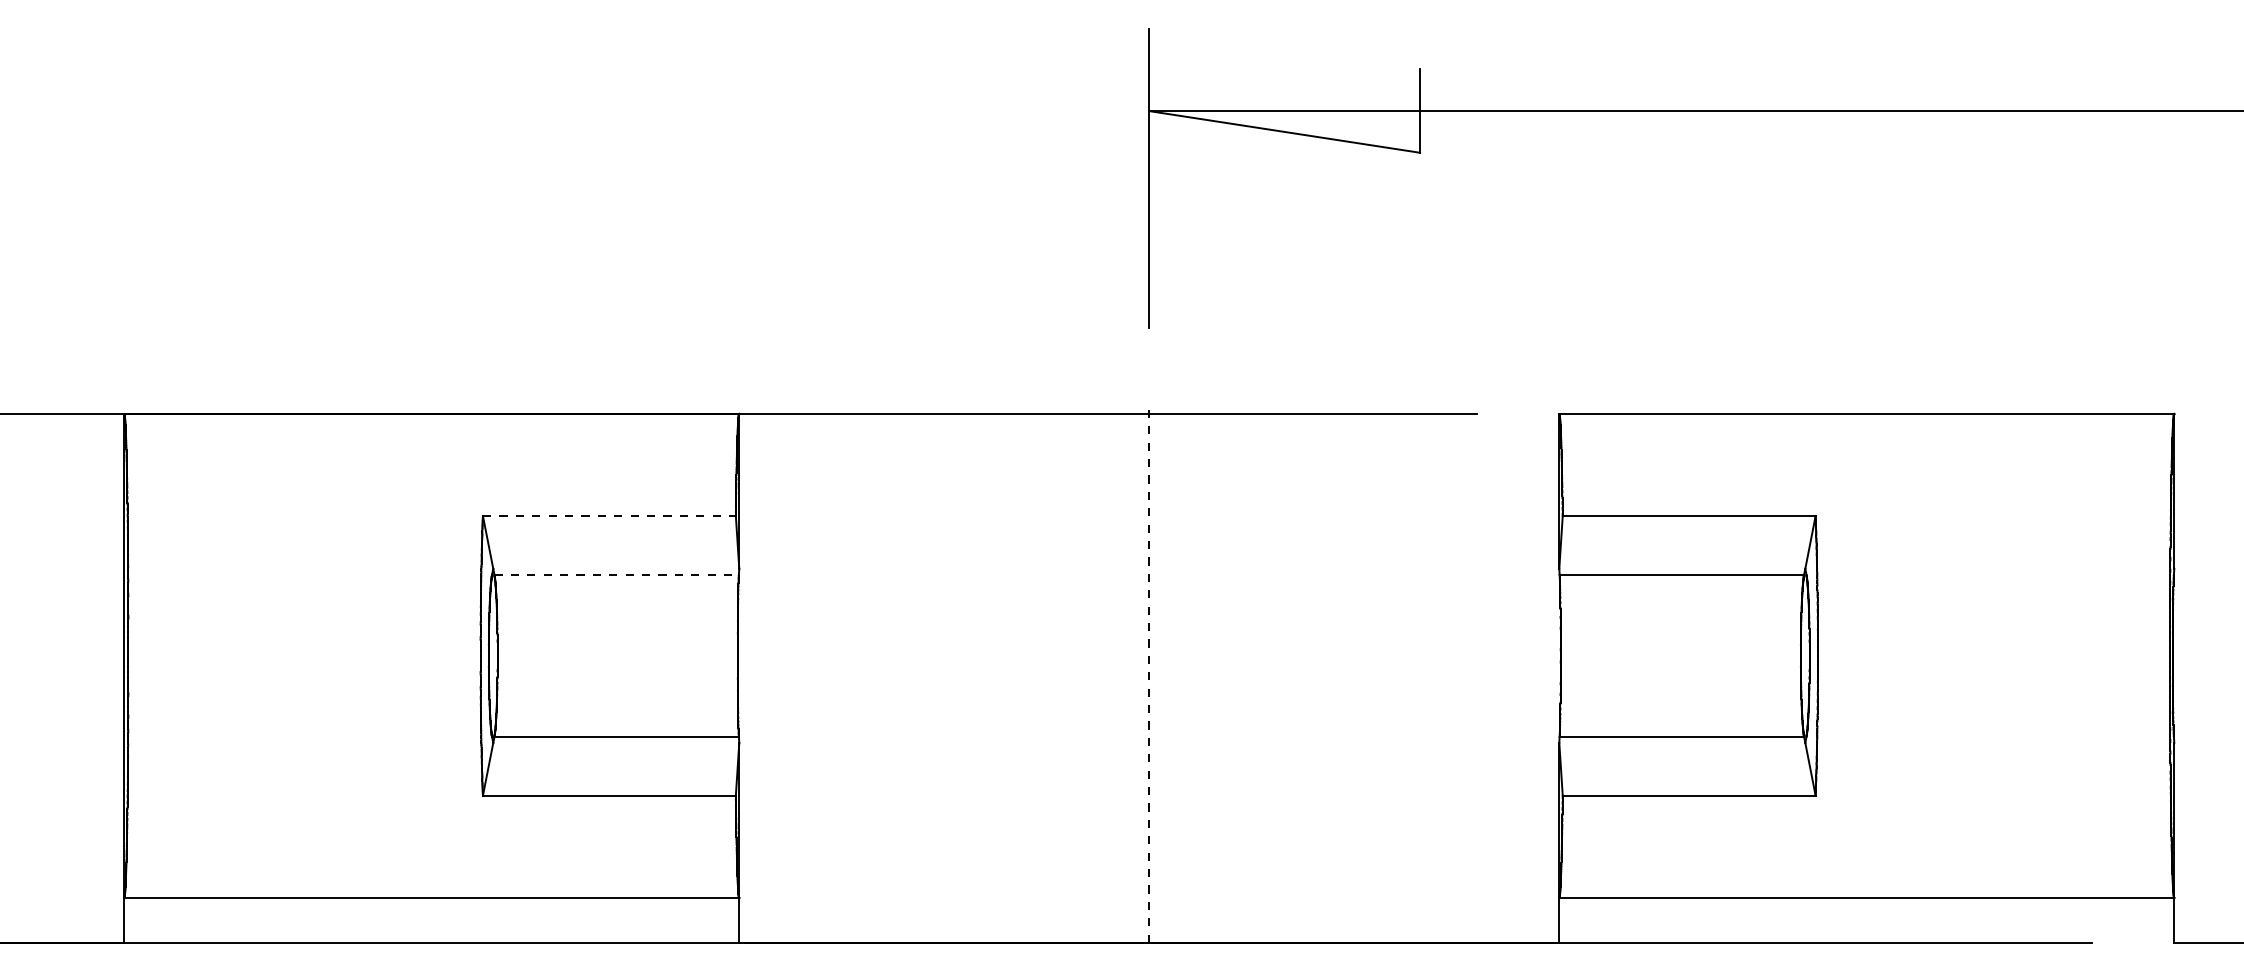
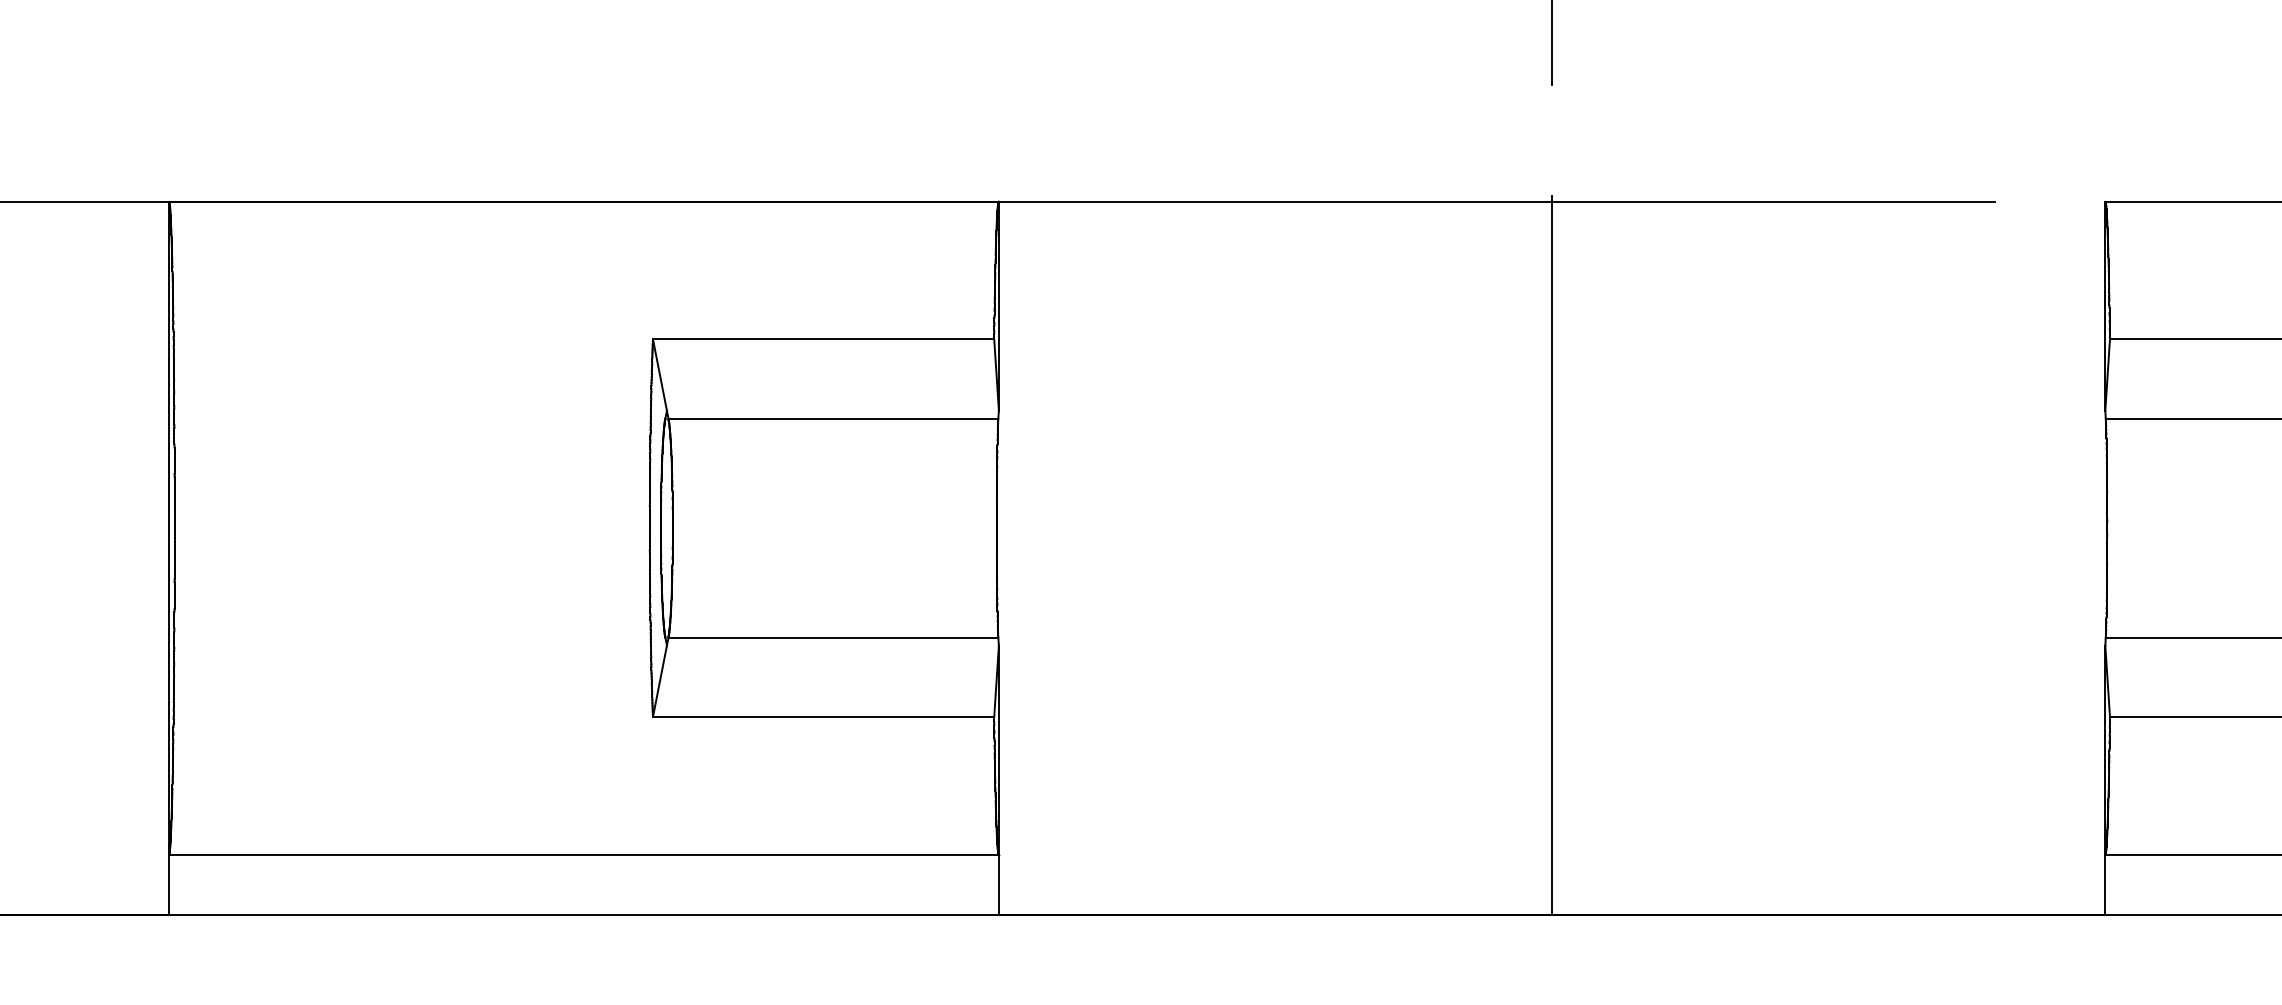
line: (609, 515) -> (823, 338), dashed -> solid
line: (617, 574) -> (834, 418), dashed -> solid
line: (1149, 676) -> (1552, 555), dashed -> solid

